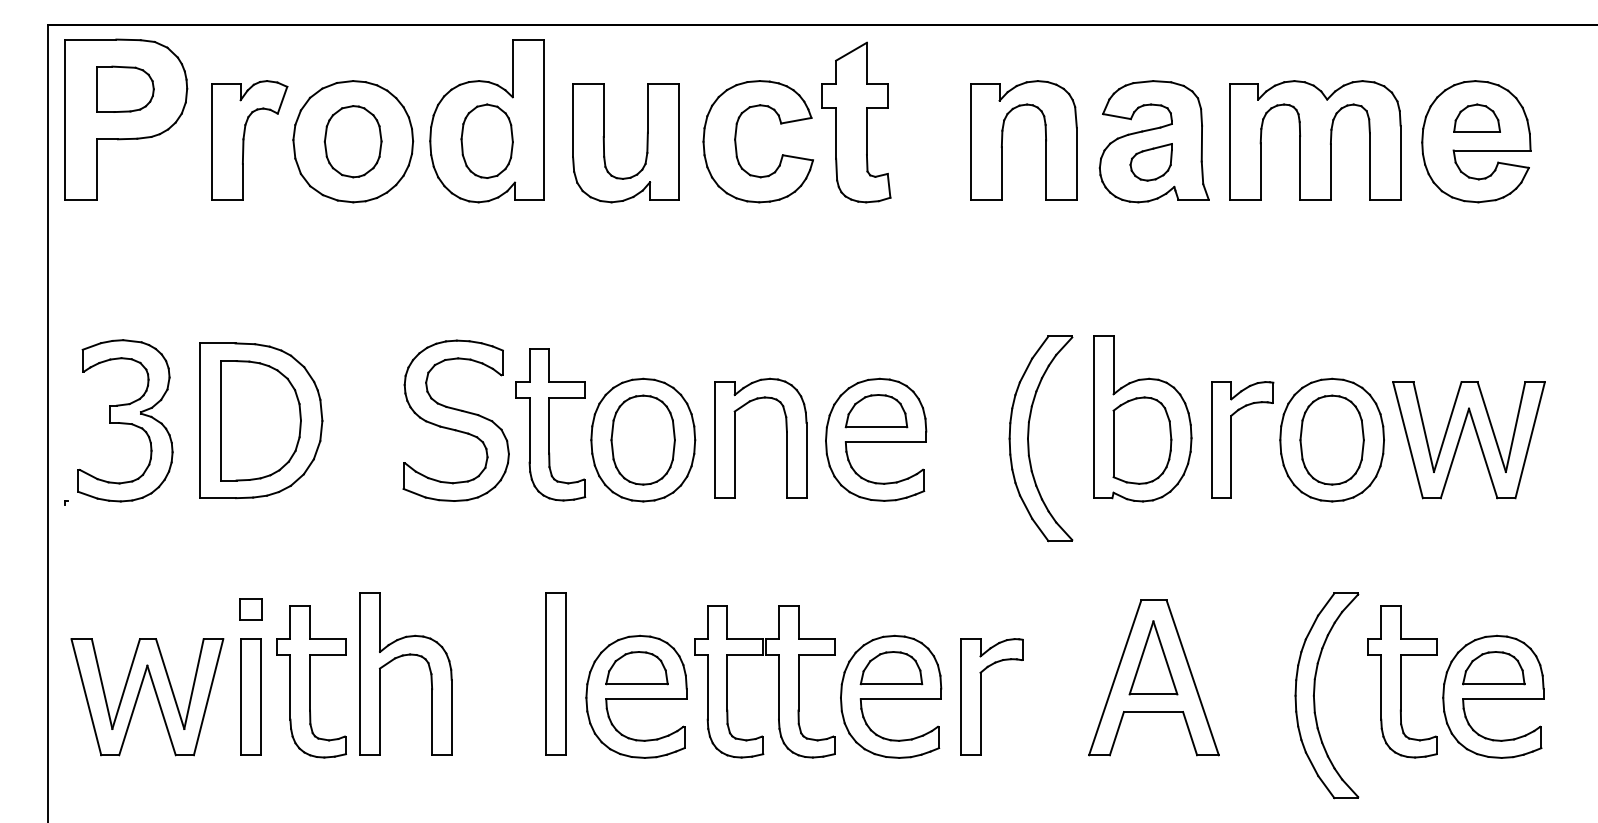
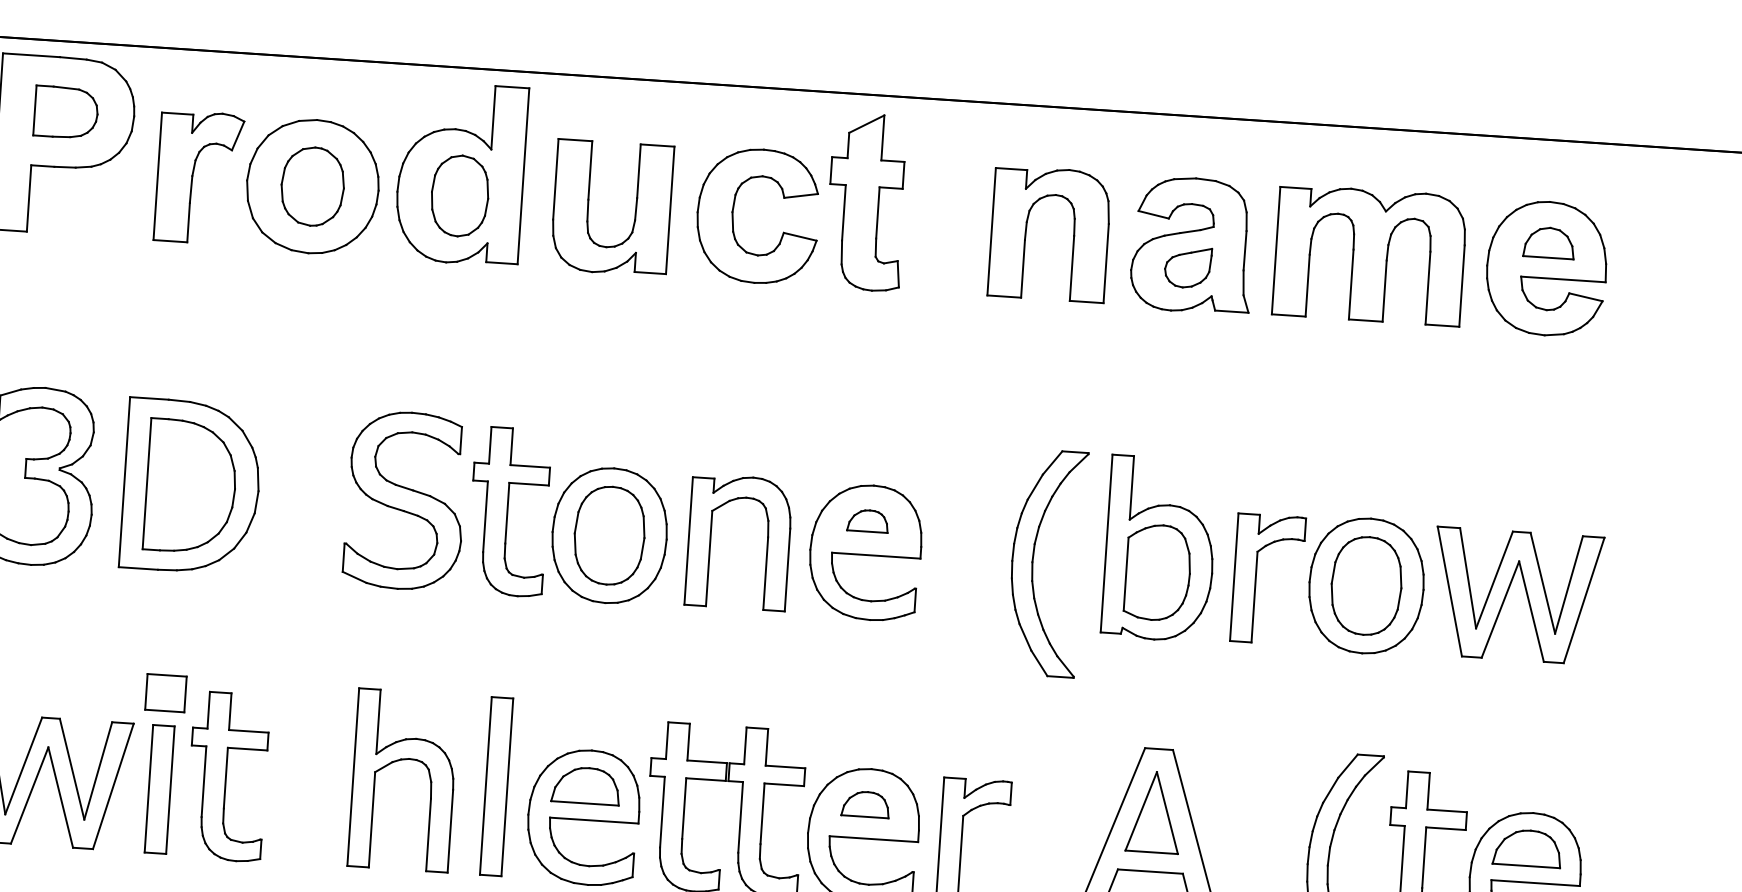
part: (876, 411) -> (867, 521), size x0.6
part: (250, 609) -> (165, 693), size x1.6
part: (398, 658) -> (396, 762), moved
part: (891, 668) -> (865, 804), size x0.7

